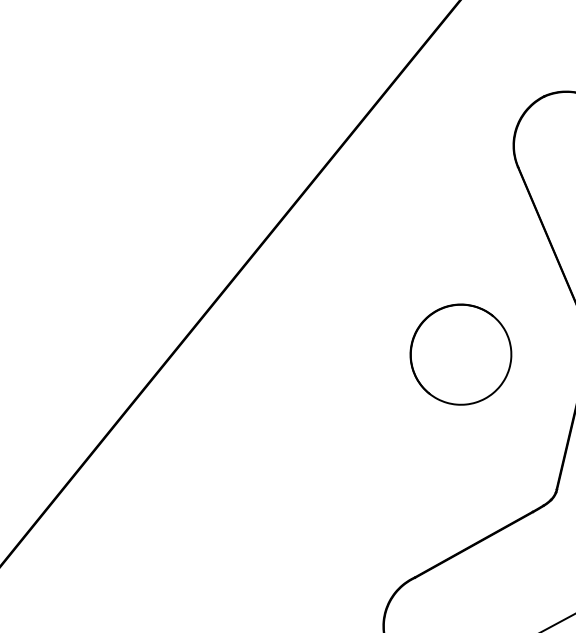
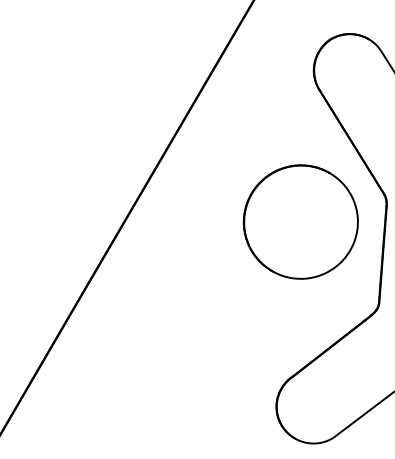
part: (460, 353) -> (300, 221), size x1.67

